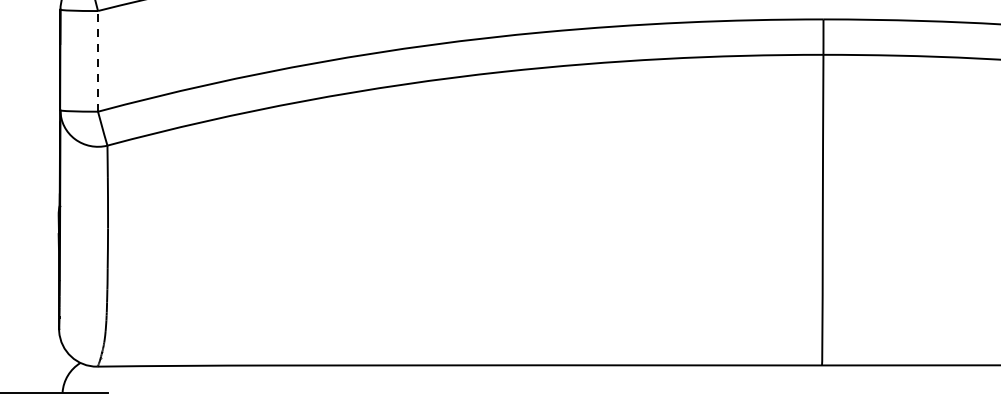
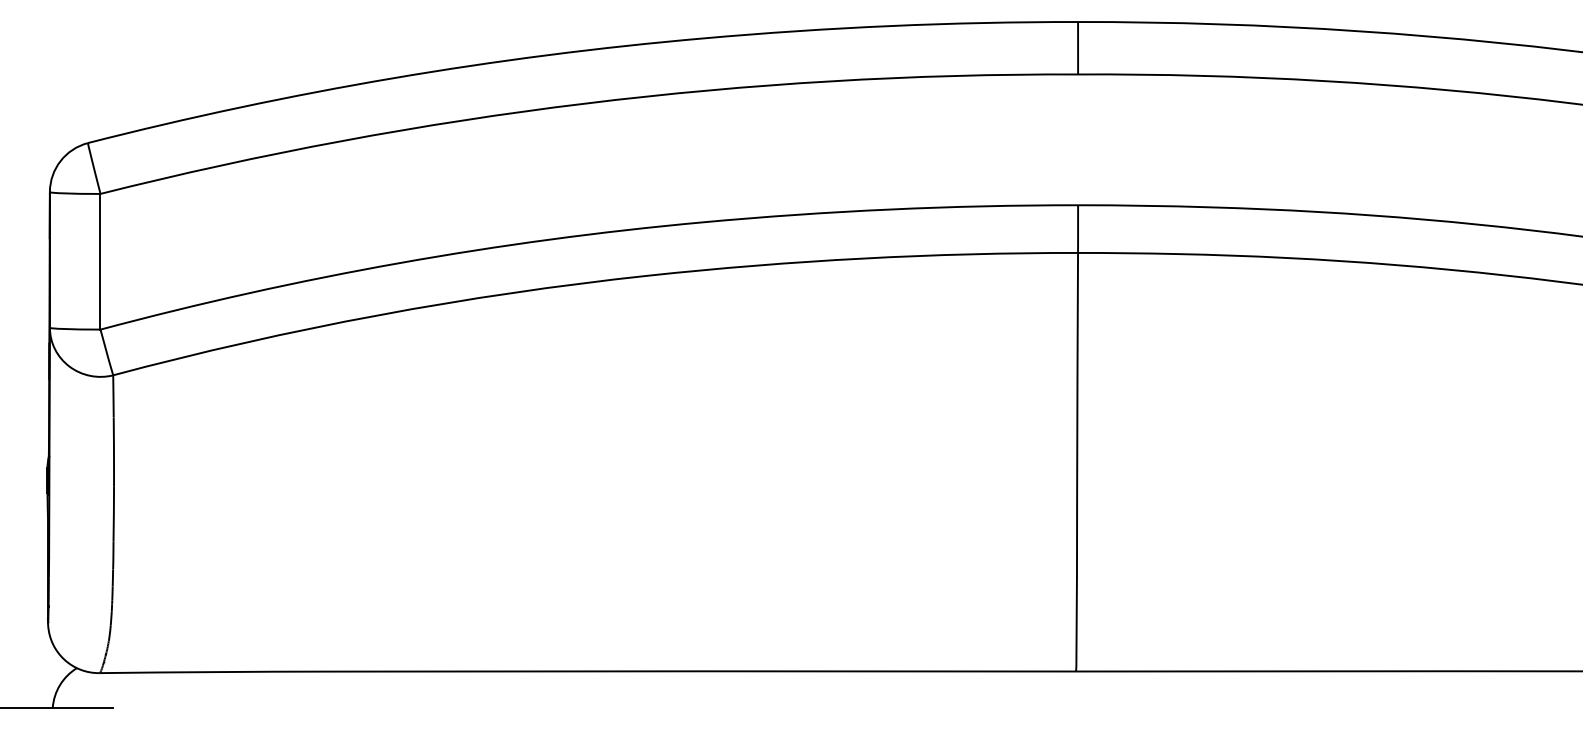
line: (98, 61) -> (100, 261), dashed -> solid

